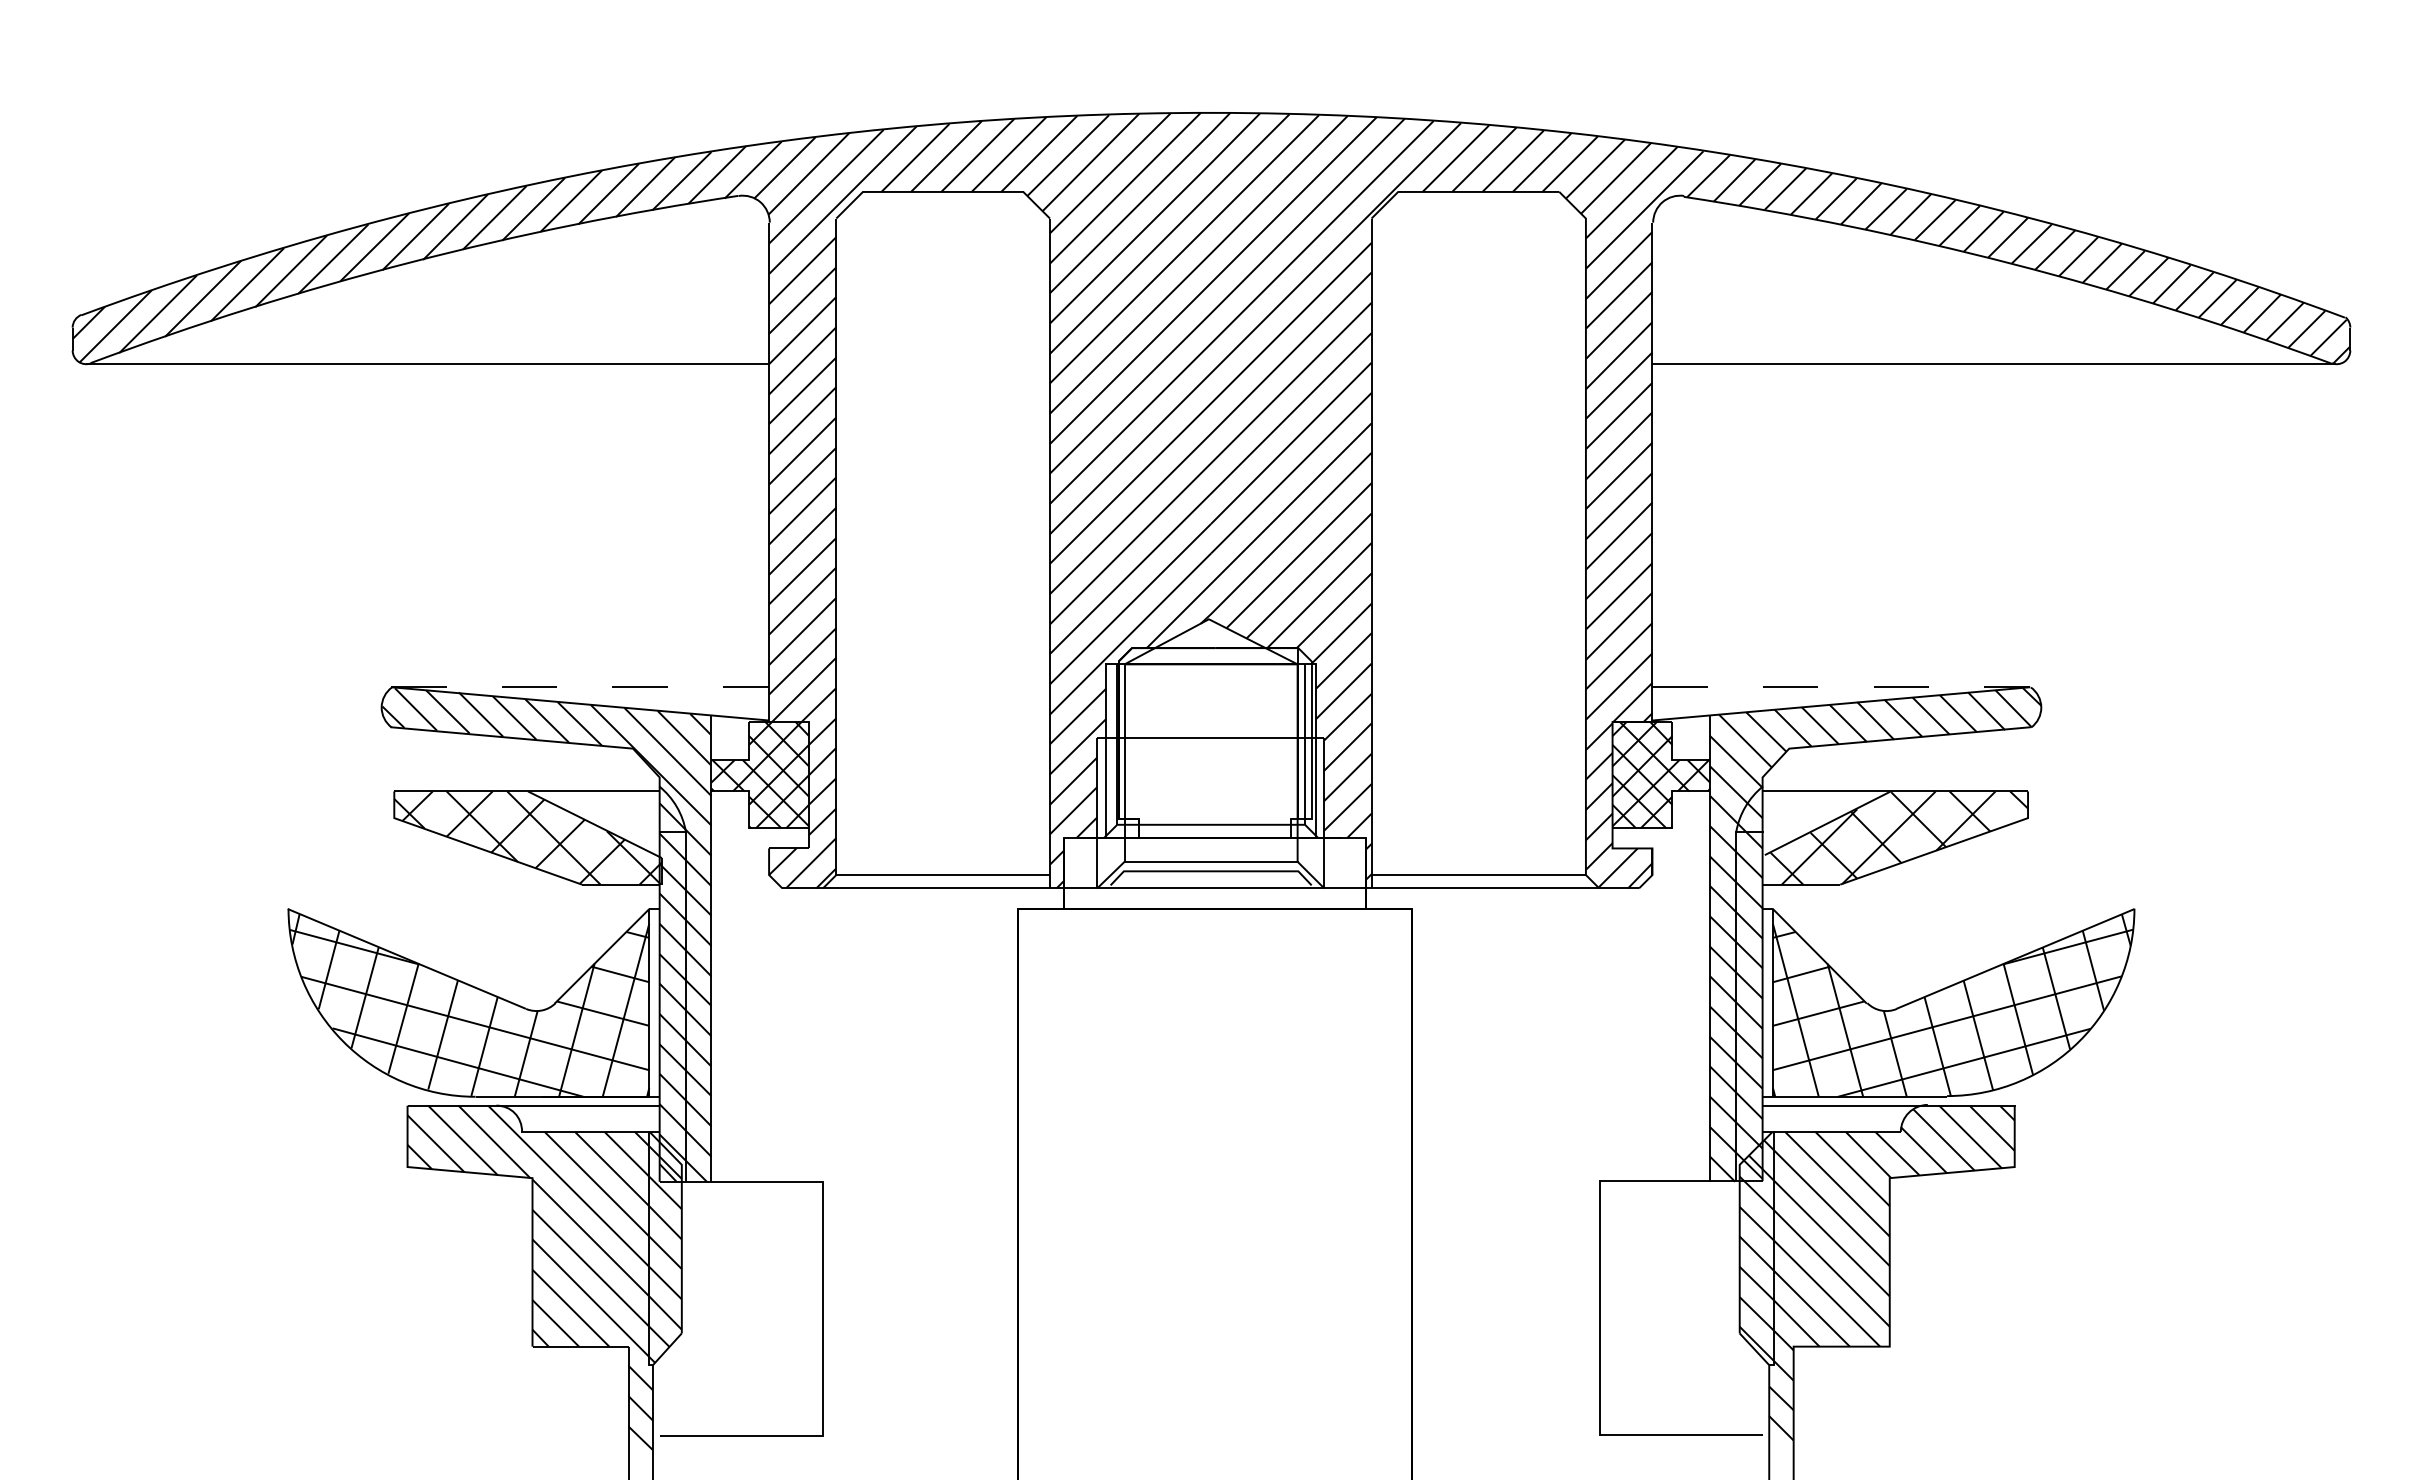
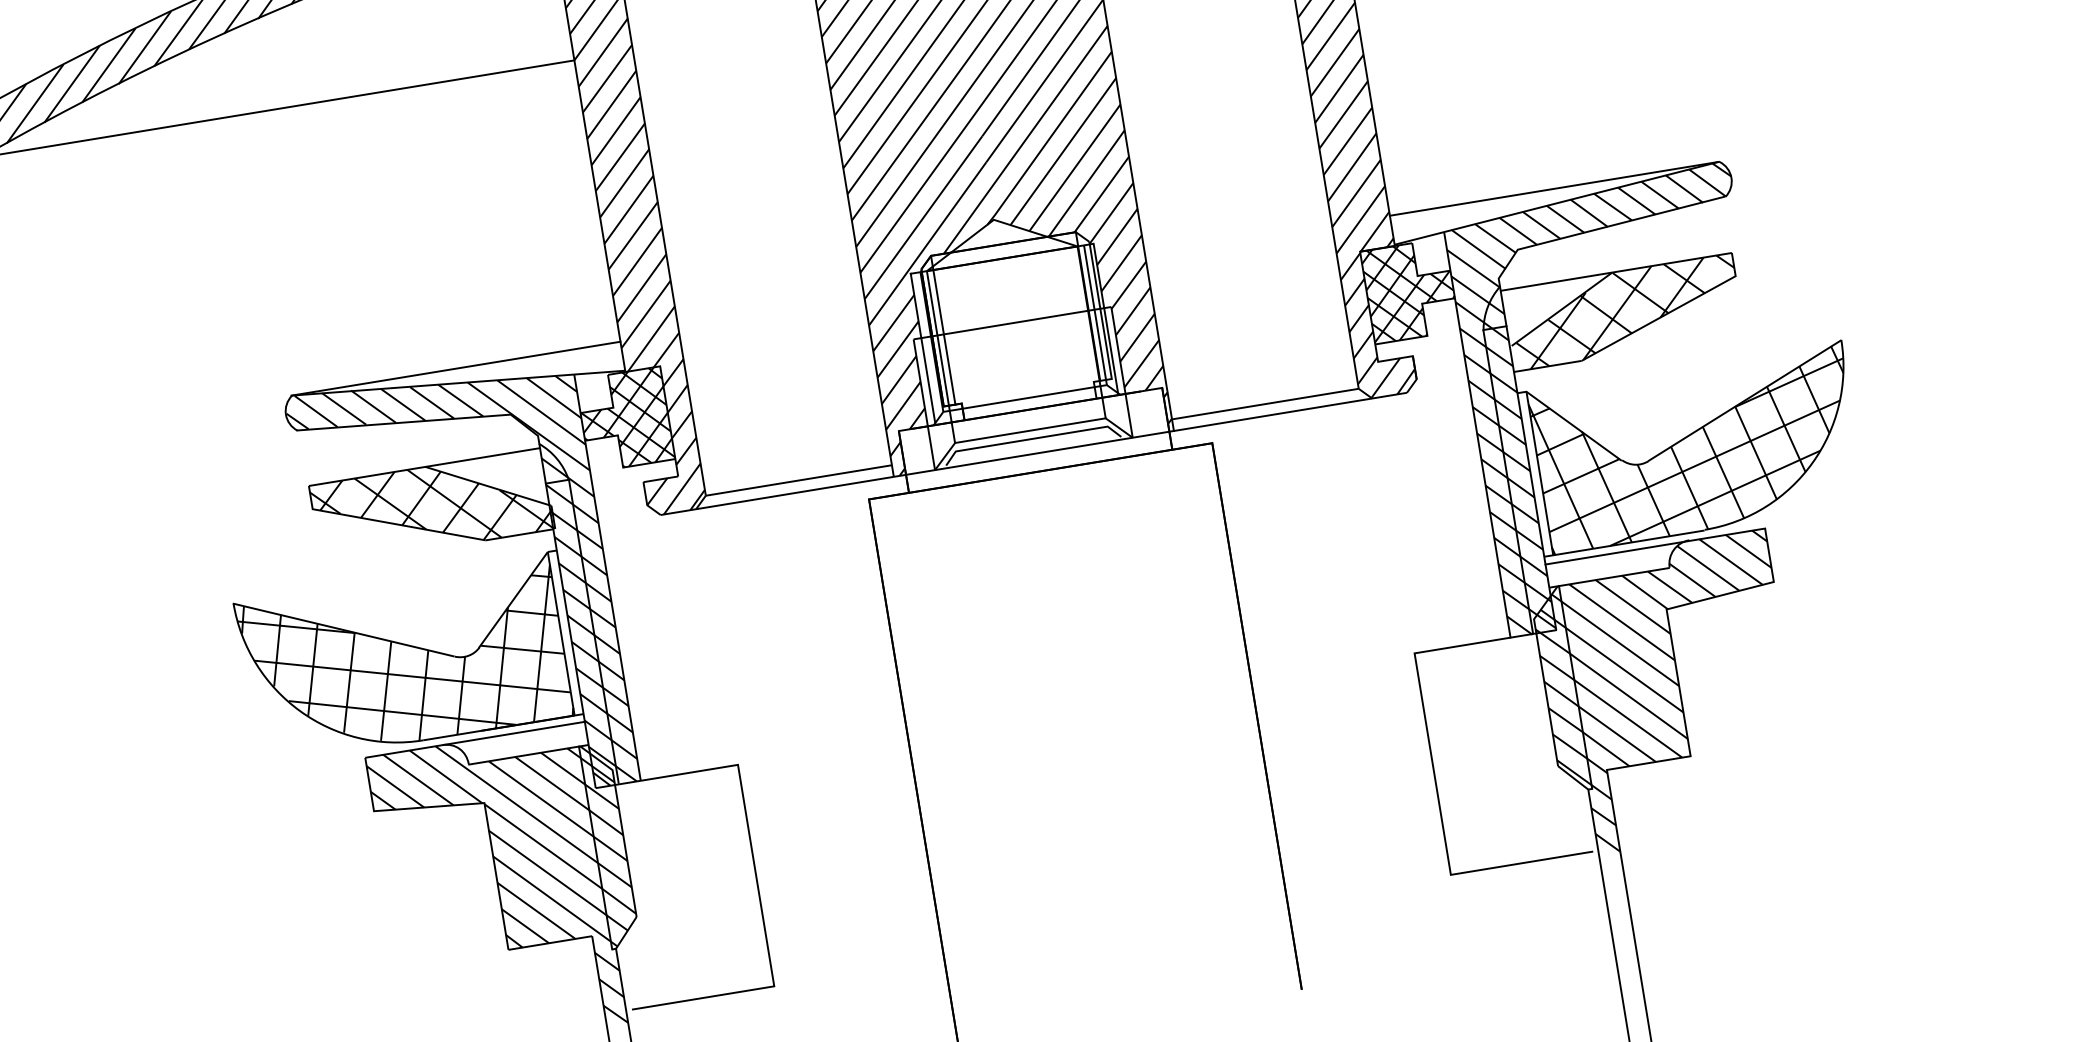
line: (580, 687) -> (456, 368), dashed -> solid
line: (1841, 687) -> (1554, 189), dashed -> solid
line: (1132, 733) -> (943, 330), added

